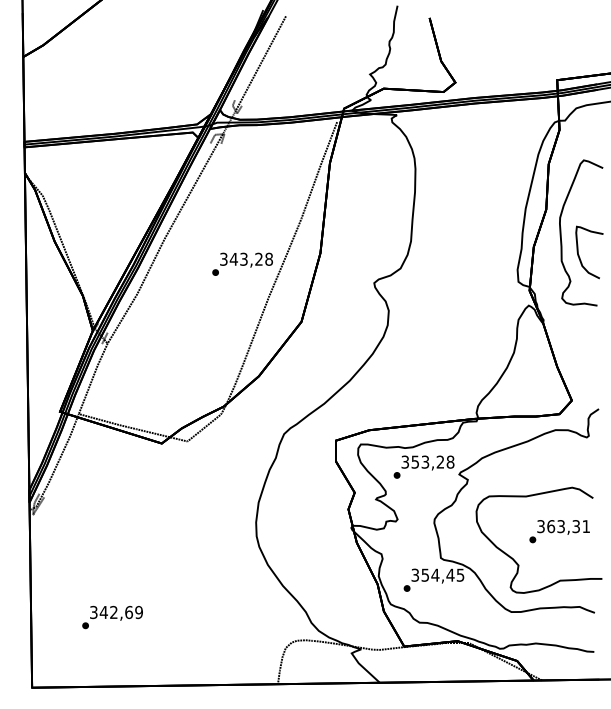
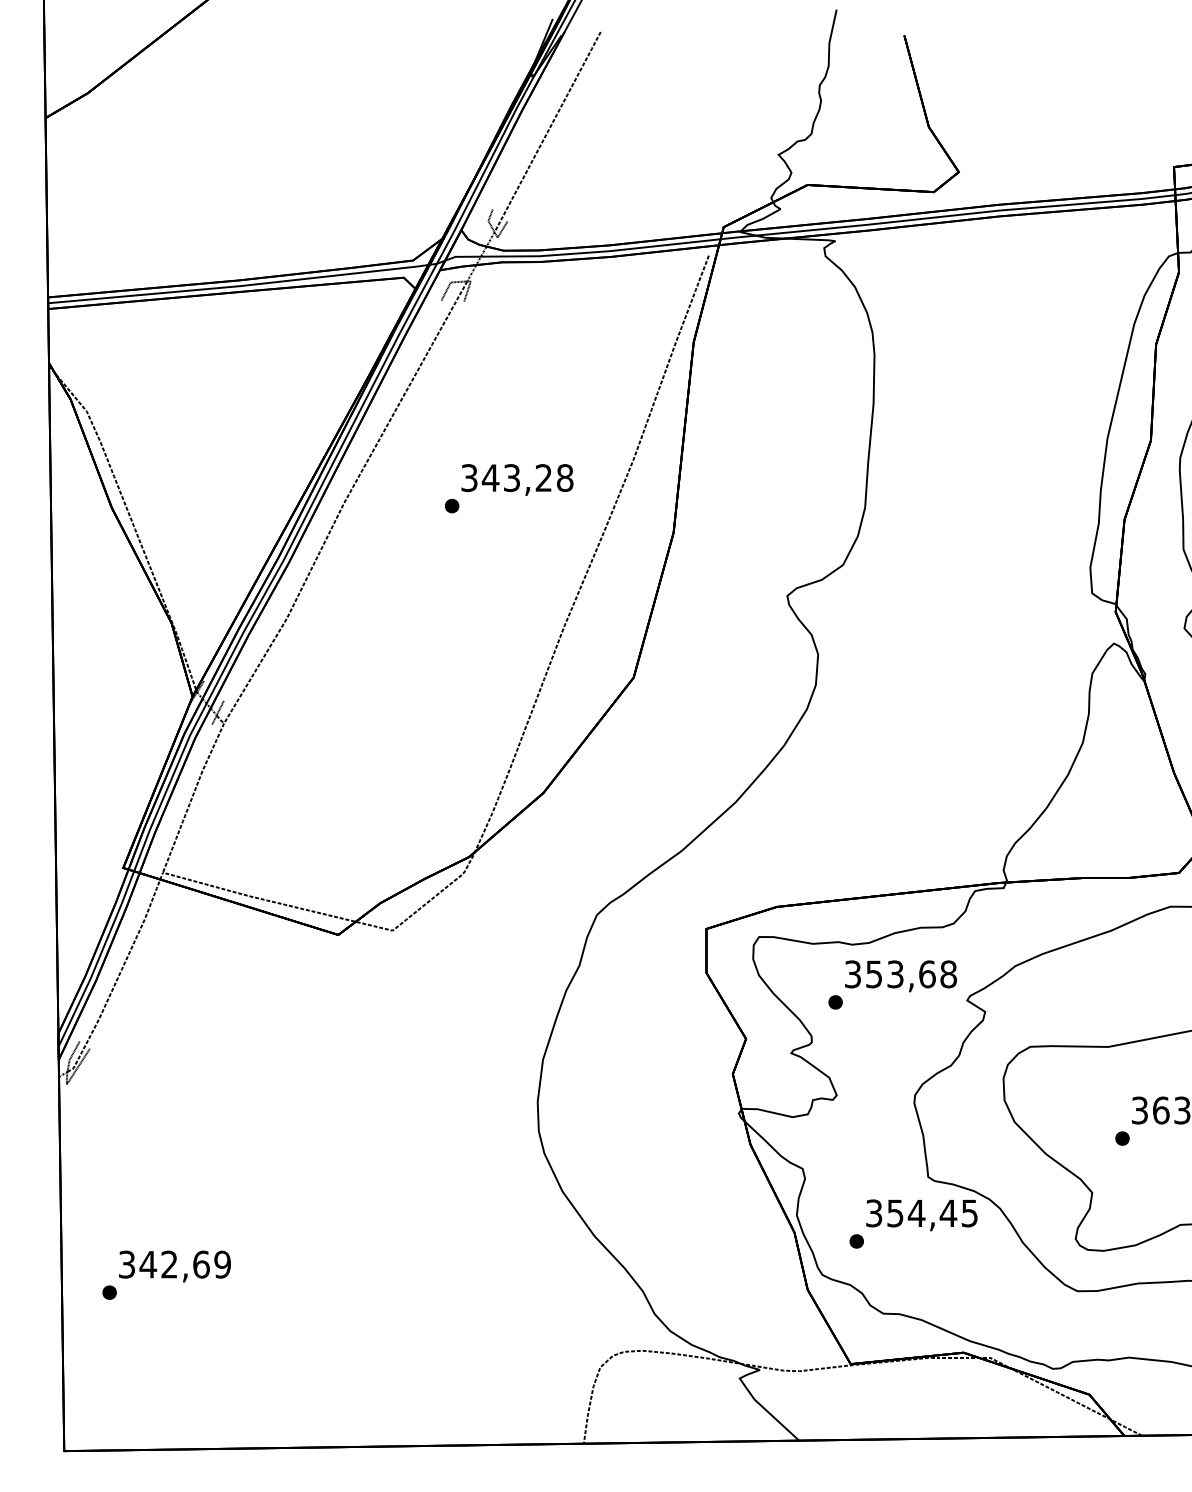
text: (242, 263) -> (508, 486), moved
text: (440, 461) -> (927, 972), 353,28 -> 353,68
text: (112, 617) -> (166, 1275), moved

